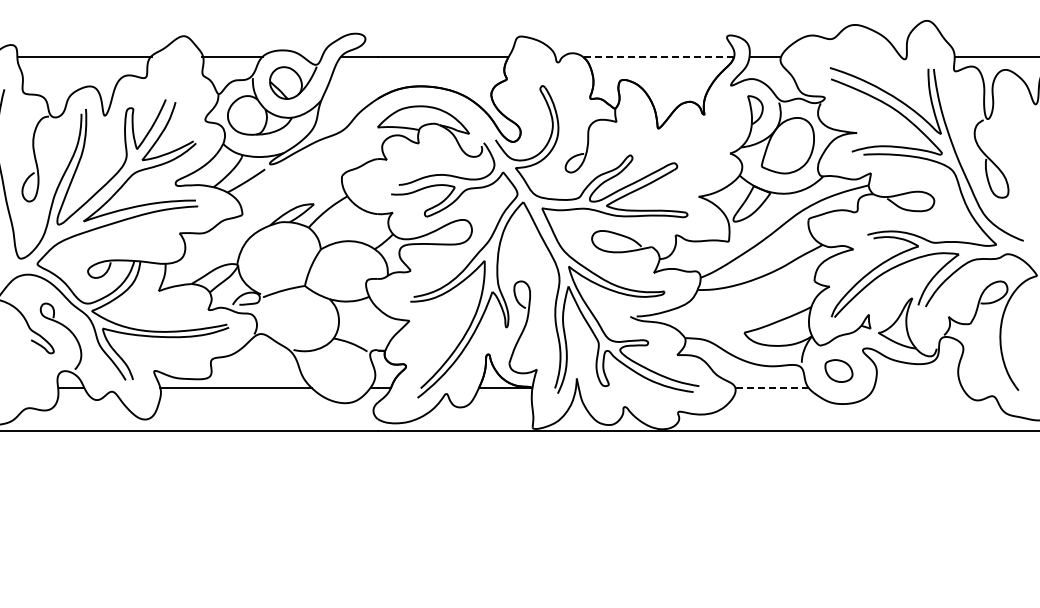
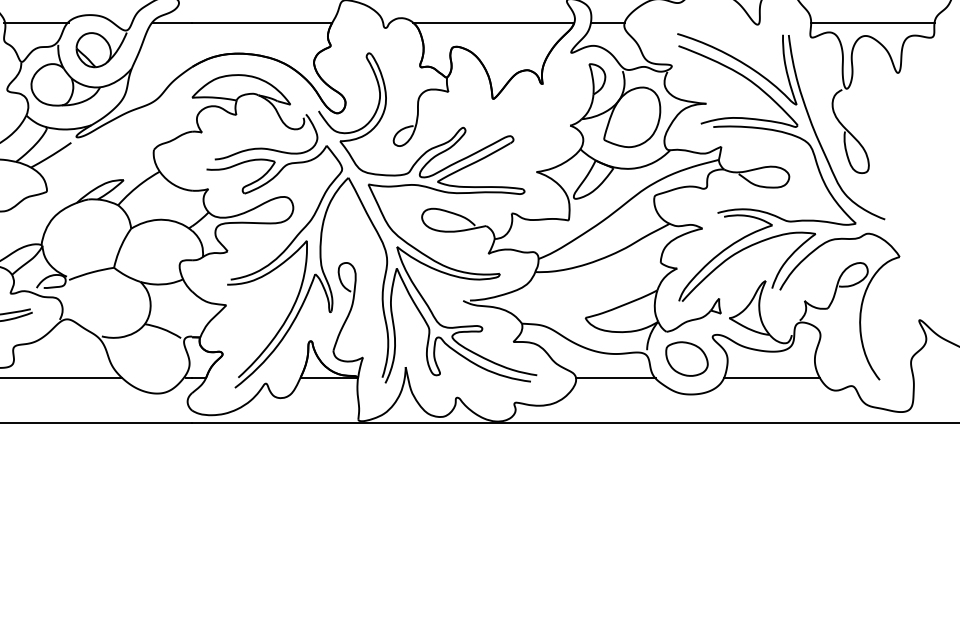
line: (658, 57) -> (493, 22), dashed -> solid
part: (838, 370) -> (686, 358), size x1.43
line: (773, 388) -> (616, 377), dashed -> solid
line: (917, 388) -> (771, 377), added

